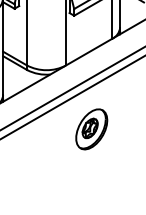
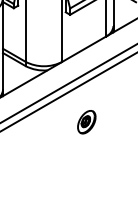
part: (91, 129) -> (86, 122), size x0.6

